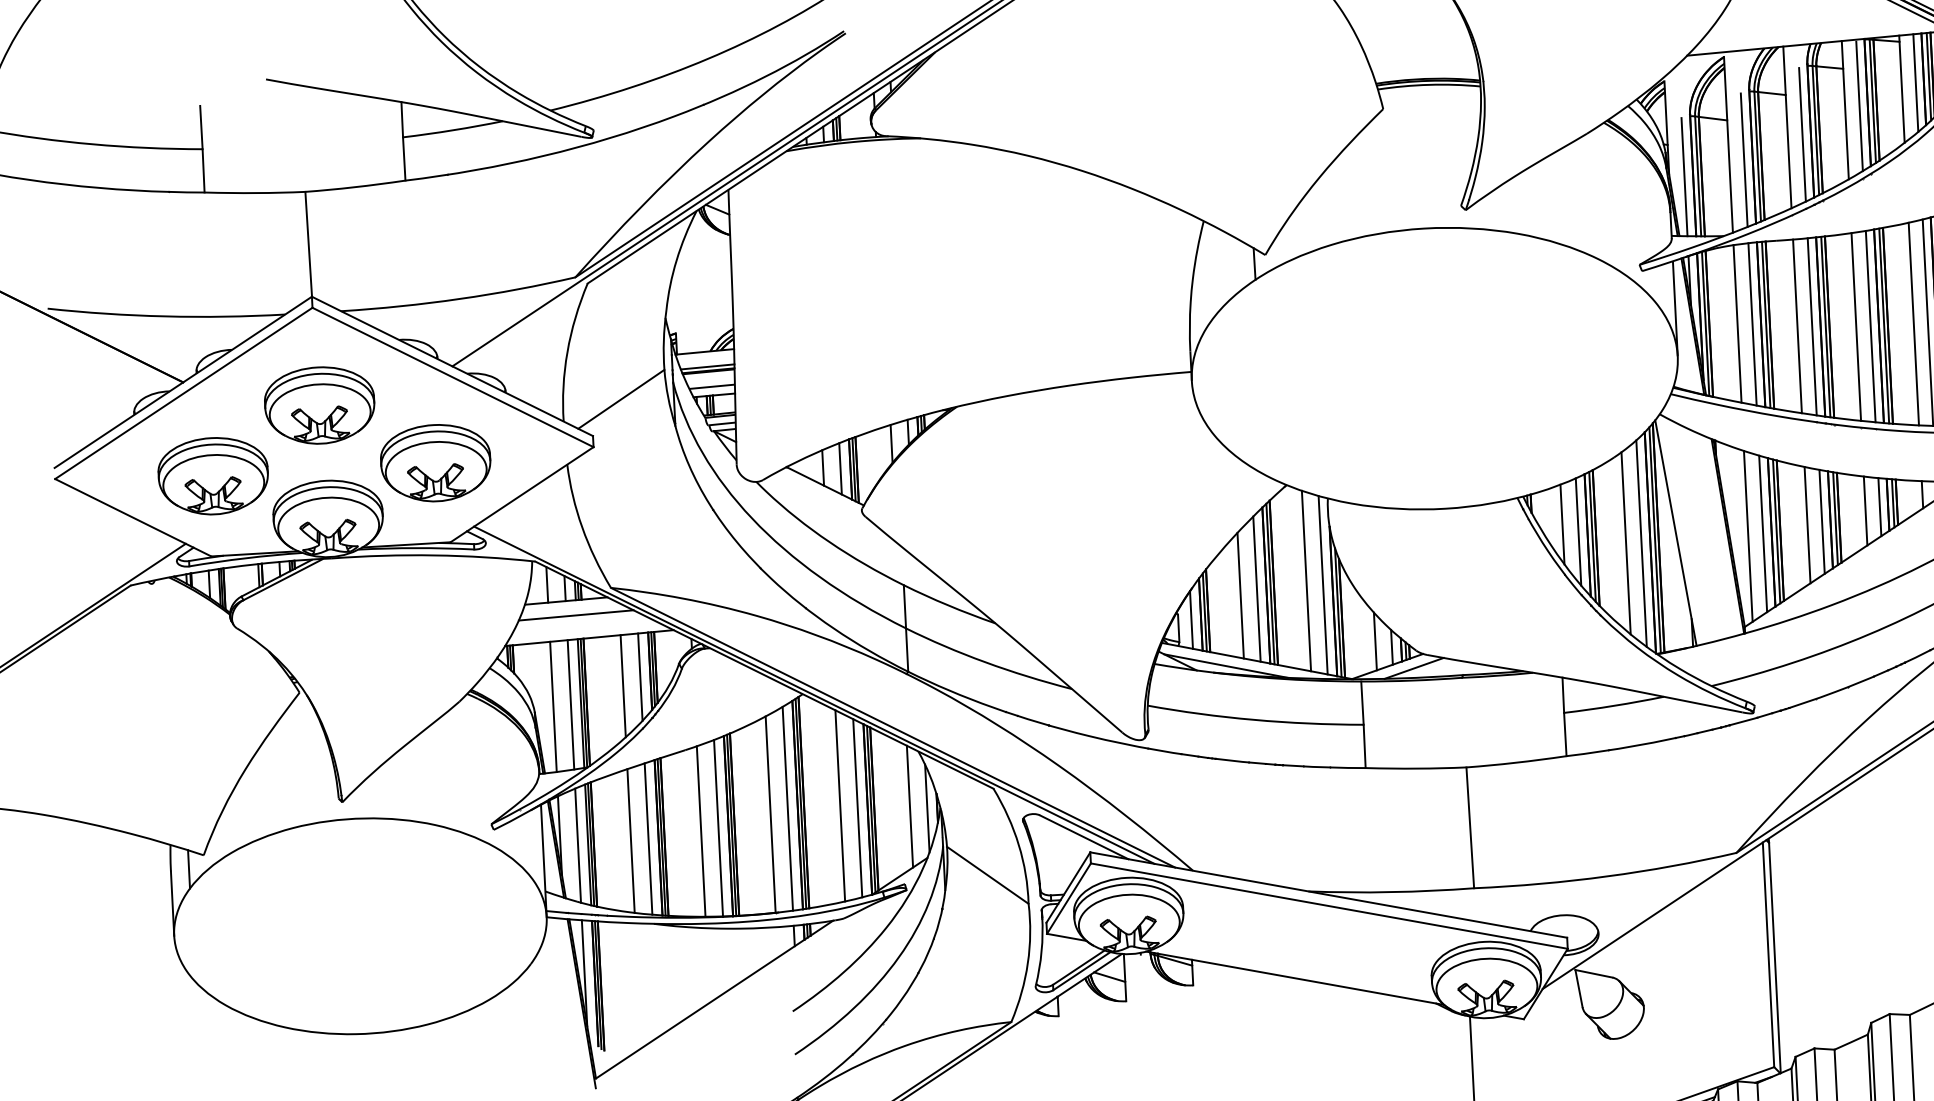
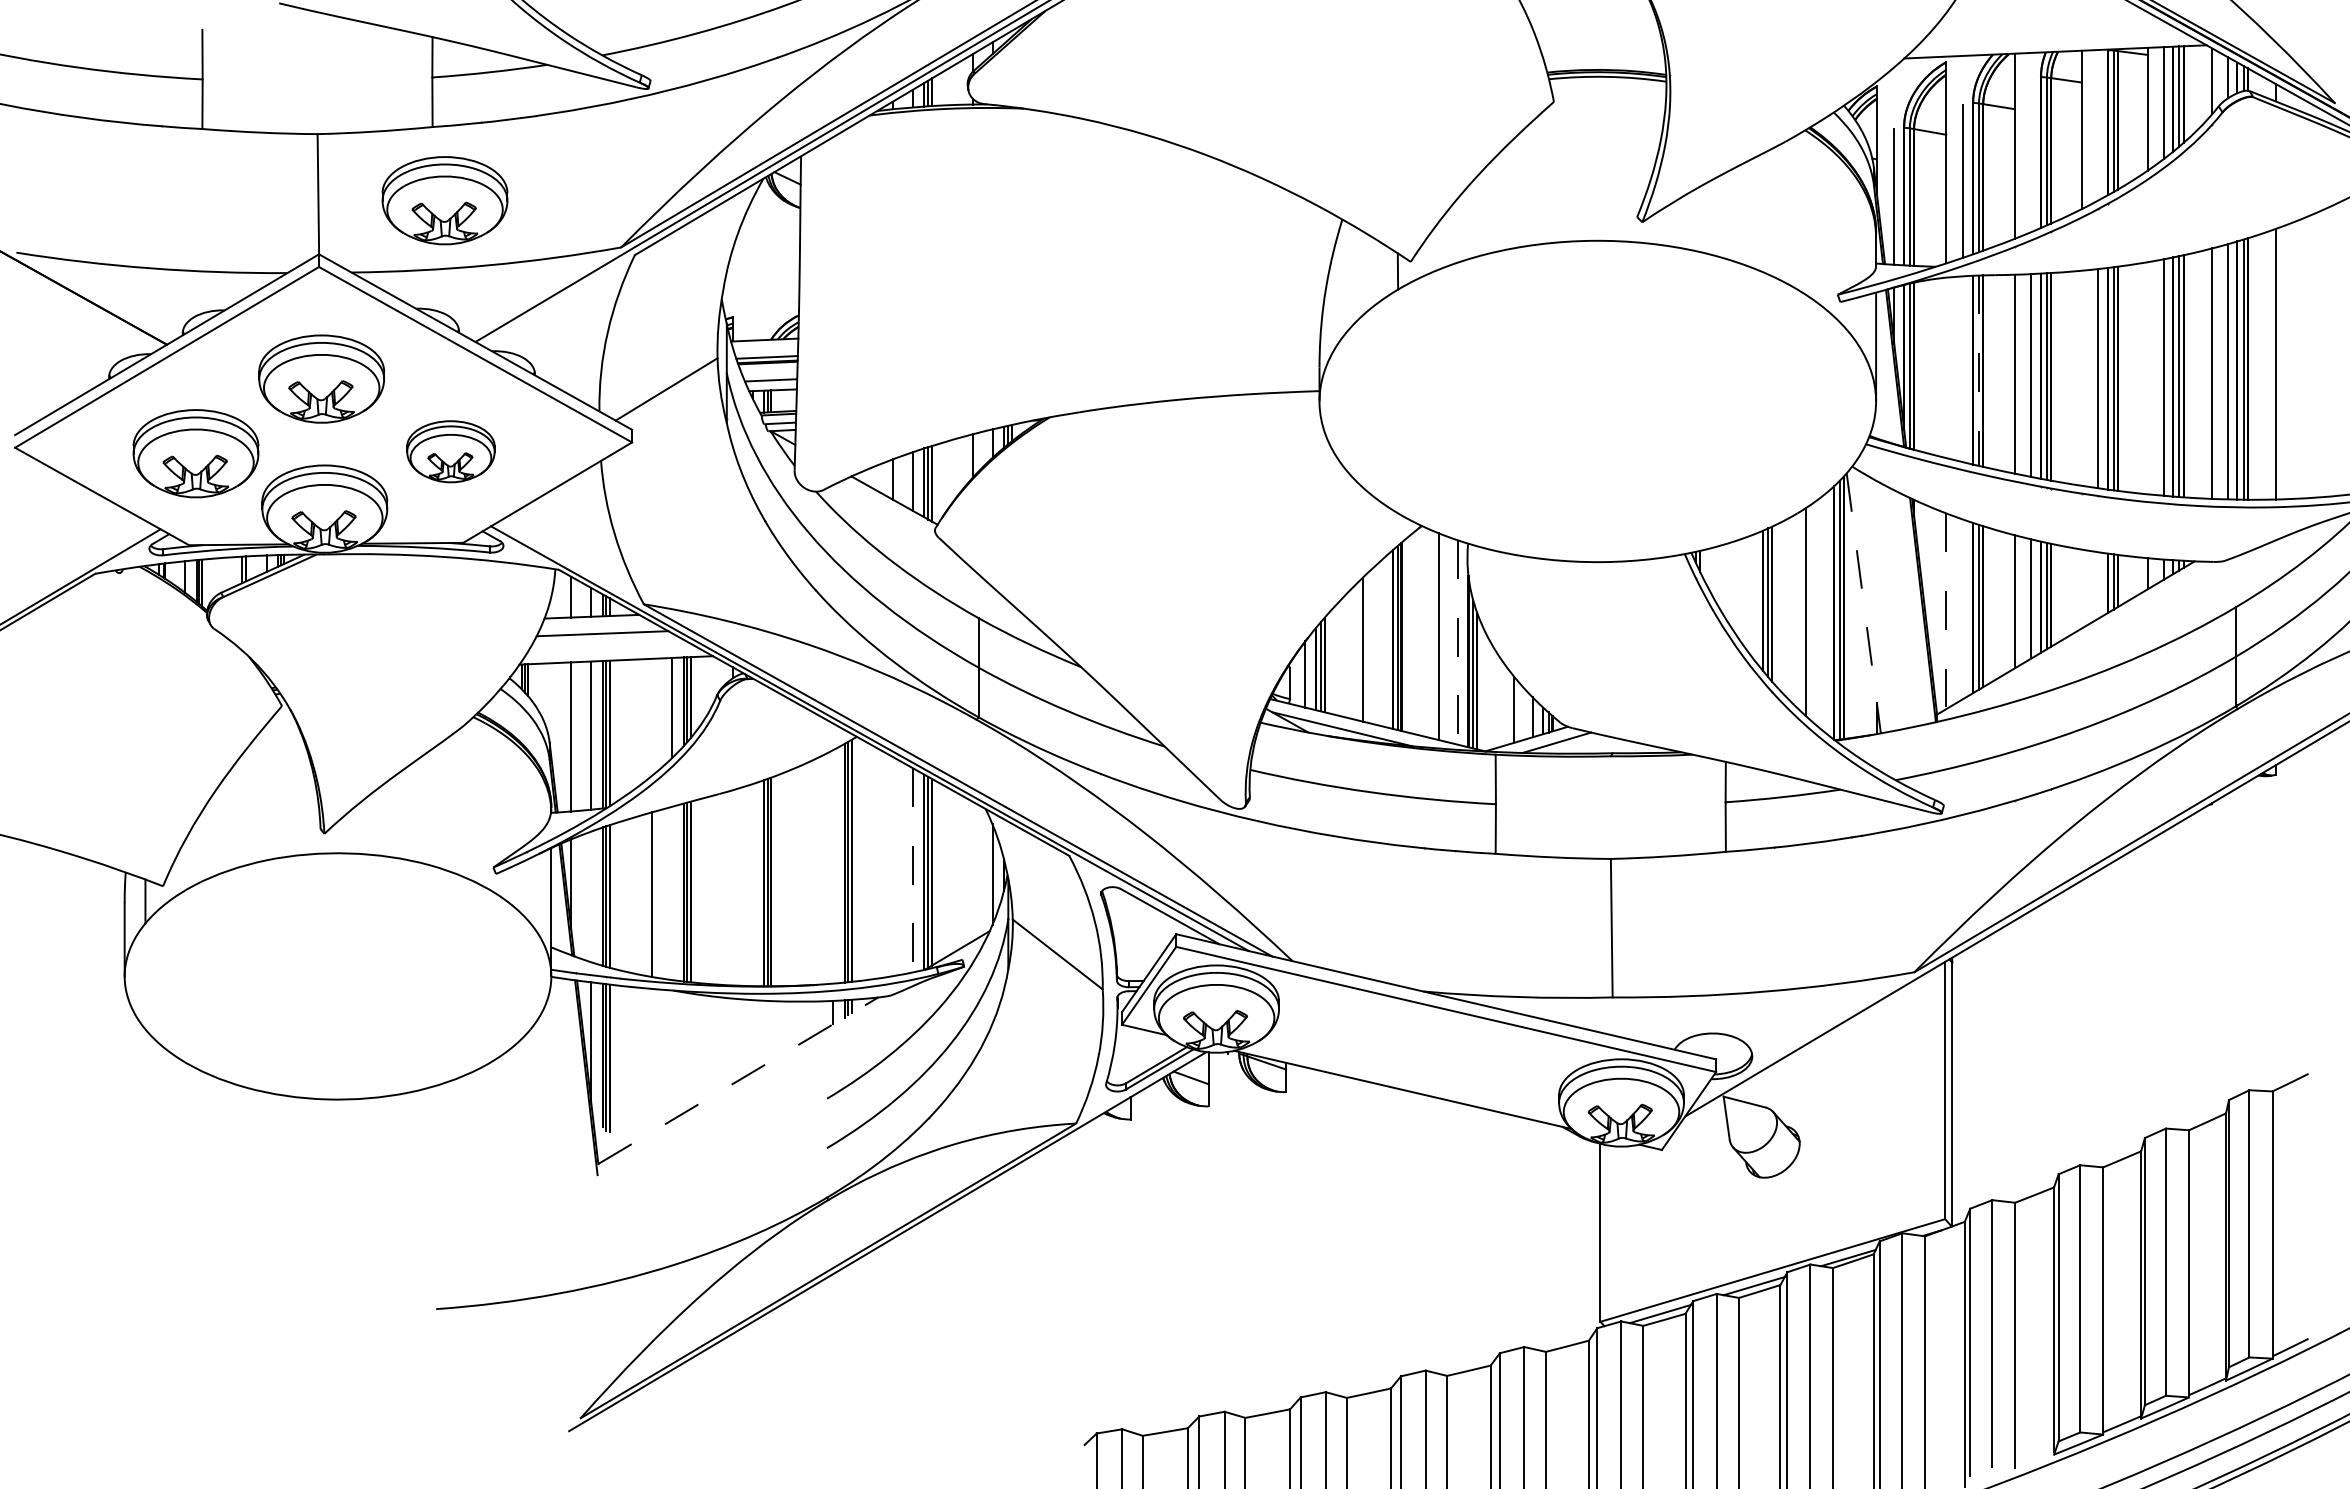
line: (1859, 106) -> (2098, 126), removed
line: (1802, 134) -> (2031, 155), removed
part: (419, 244) -> (444, 200), added
line: (1737, 323) -> (1946, 367), removed
line: (1752, 324) -> (1963, 369), removed
line: (1913, 324) -> (2147, 378), removed
line: (1765, 325) -> (1978, 371), solid -> dashed
line: (1855, 326) -> (2081, 377), removed
part: (435, 463) -> (450, 451), size x0.7
line: (1880, 507) -> (2098, 585), removed
line: (1865, 510) -> (2081, 588), removed
line: (1562, 524) -> (1734, 586), removed
line: (1578, 532) -> (1752, 596), removed
line: (1675, 533) -> (1863, 603), solid -> dashed
line: (1763, 533) -> (1963, 608), removed
line: (1748, 536) -> (1946, 611), solid -> dashed
line: (1641, 543) -> (1823, 613), removed
line: (1322, 585) -> (1457, 642), solid -> dashed
line: (1256, 588) -> (1381, 642), removed
line: (623, 685) -> (652, 716), removed
line: (840, 805) -> (893, 866), removed
line: (909, 806) -> (972, 871), removed
line: (788, 808) -> (833, 866), removed
line: (858, 808) -> (913, 870), solid -> dashed
line: (770, 814) -> (813, 872), removed
line: (718, 828) -> (752, 885), removed
line: (700, 831) -> (732, 887), removed
line: (648, 839) -> (672, 893), removed
line: (578, 845) -> (591, 896), removed
line: (714, 999) -> (738, 1080), solid -> dashed

